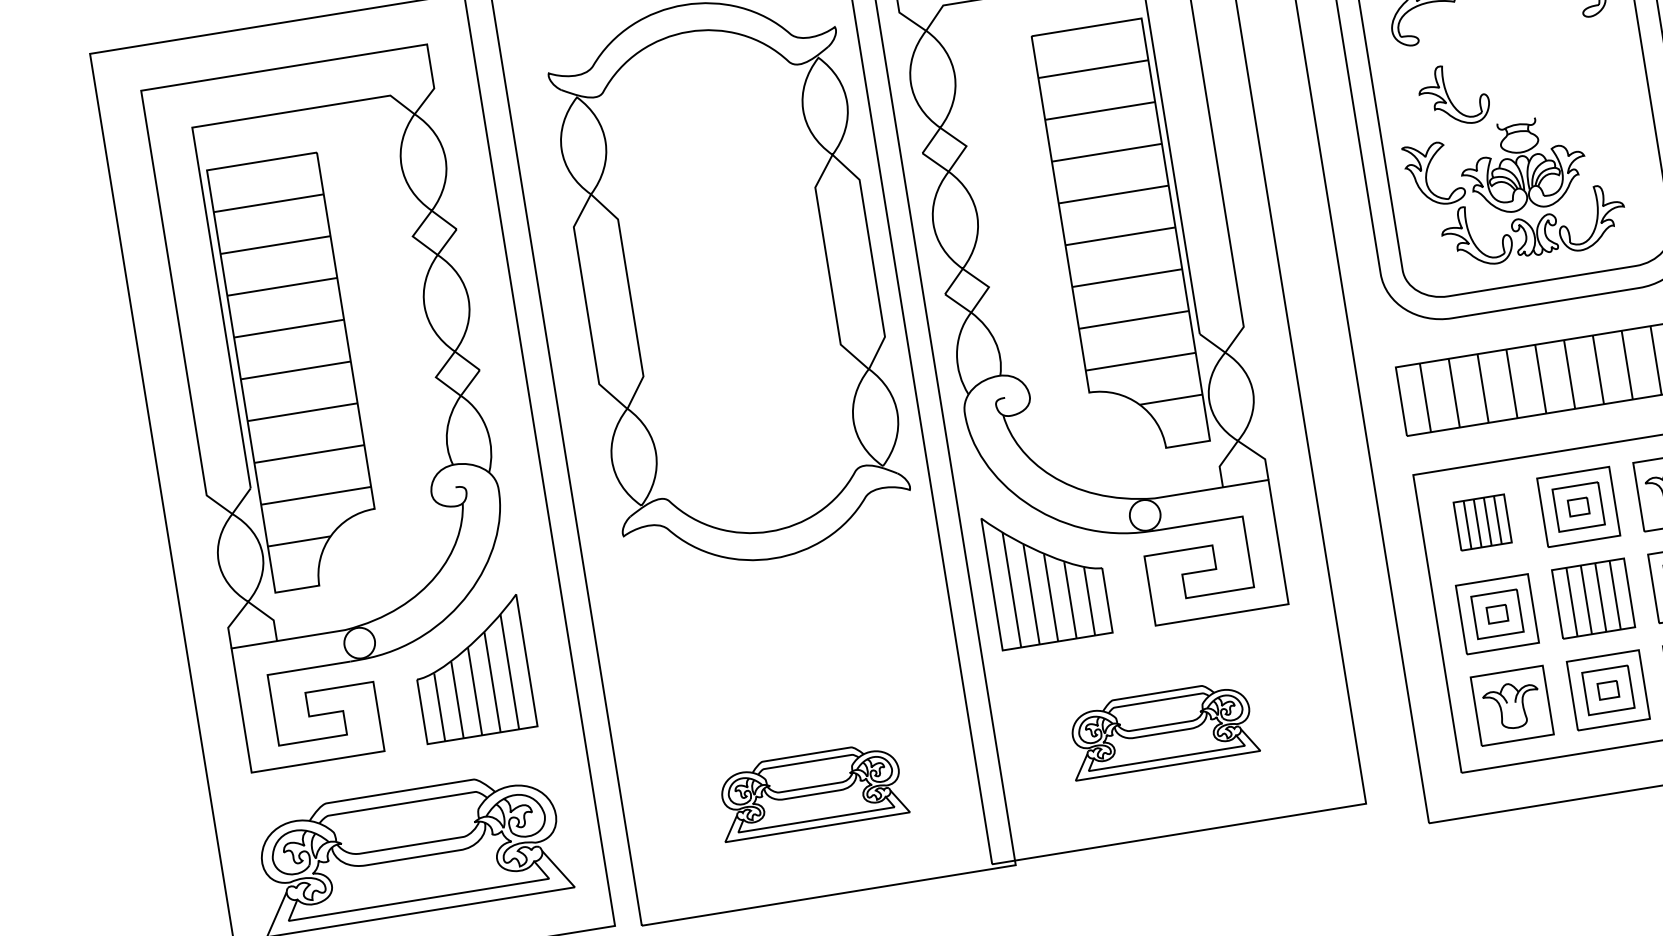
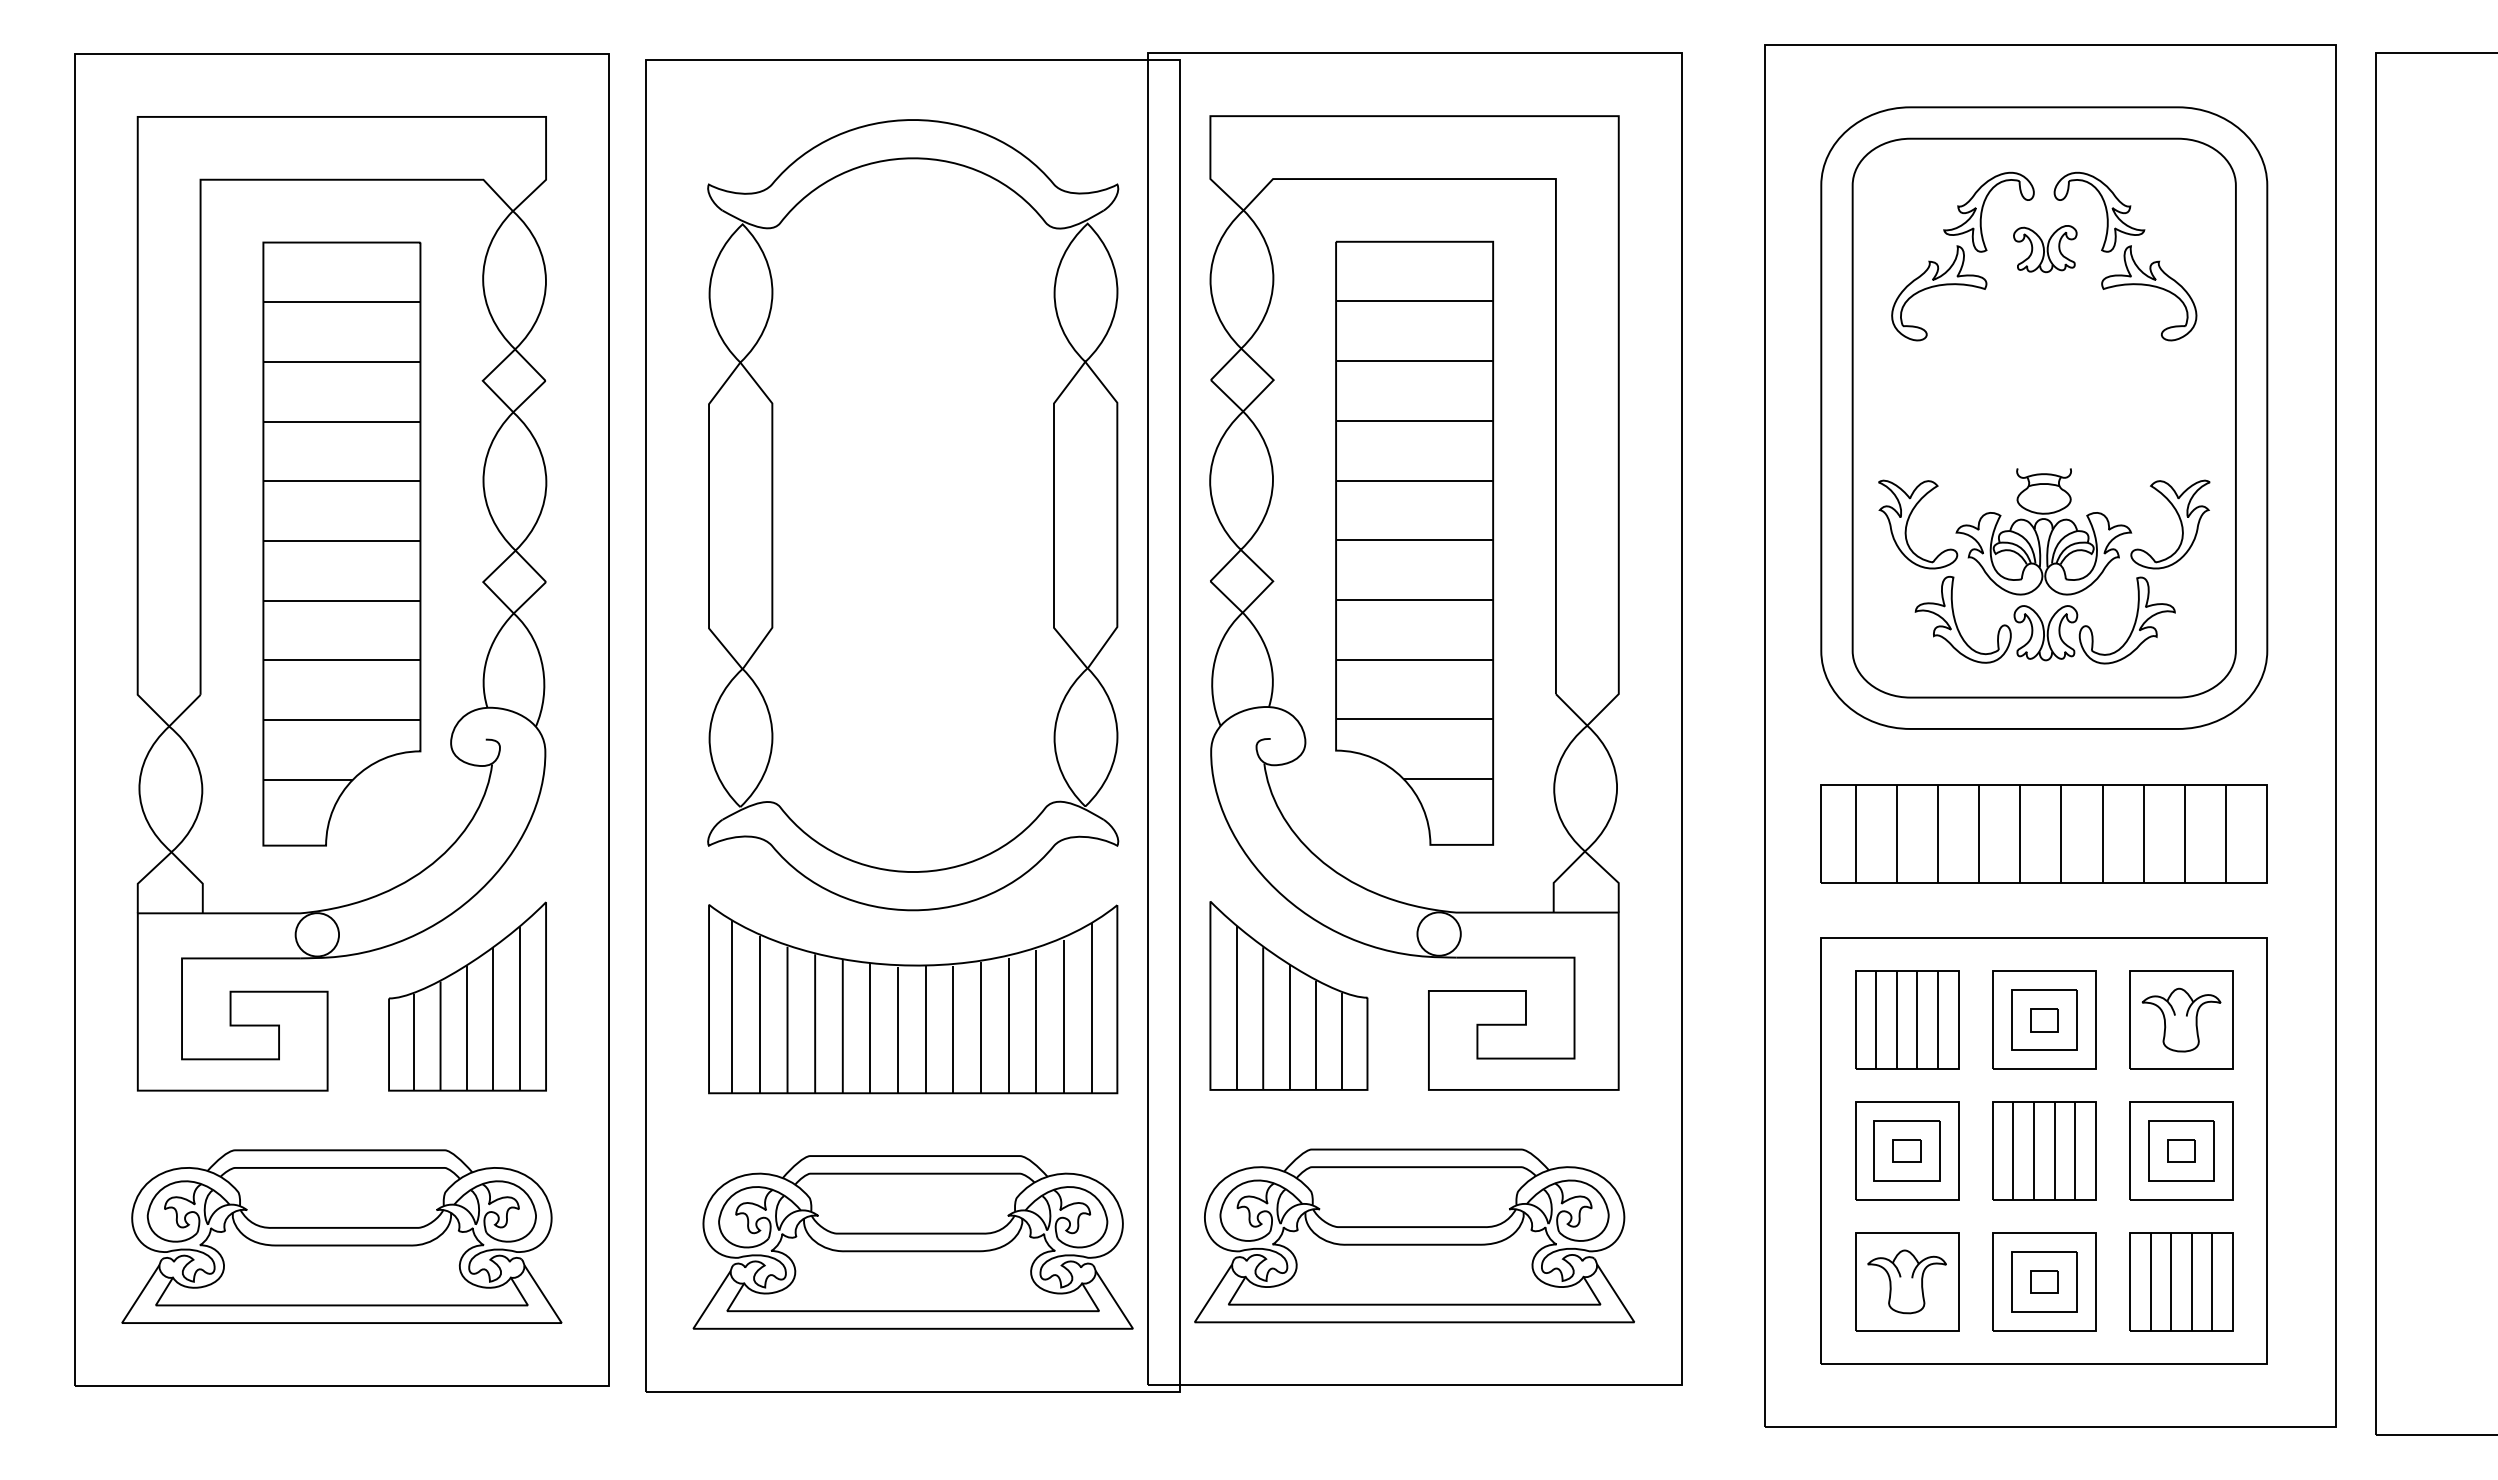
part: (1449, 97) -> (1956, 420), removed
part: (1616, 141) -> (2179, 520), added
part: (1120, 237) -> (1414, 542), moved
part: (295, 372) -> (341, 543), moved
part: (1482, 522) -> (1907, 1019), size x1.43
part: (784, 620) -> (913, 999), added
part: (1162, 729) -> (1414, 1235), size x1.67
part: (811, 791) -> (912, 1242), size x1.67

